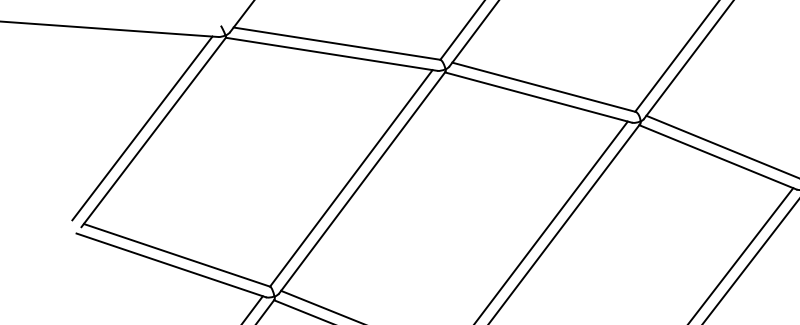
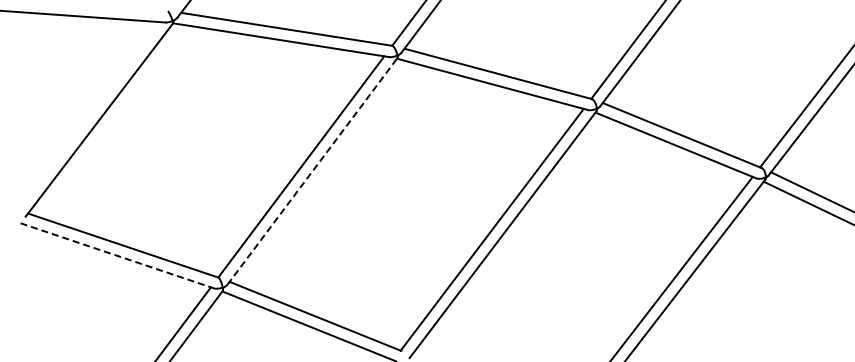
line: (142, 128) -> (87, 115), removed
line: (362, 182) -> (312, 171), solid -> dashed
line: (171, 266) -> (117, 256), solid -> dashed

